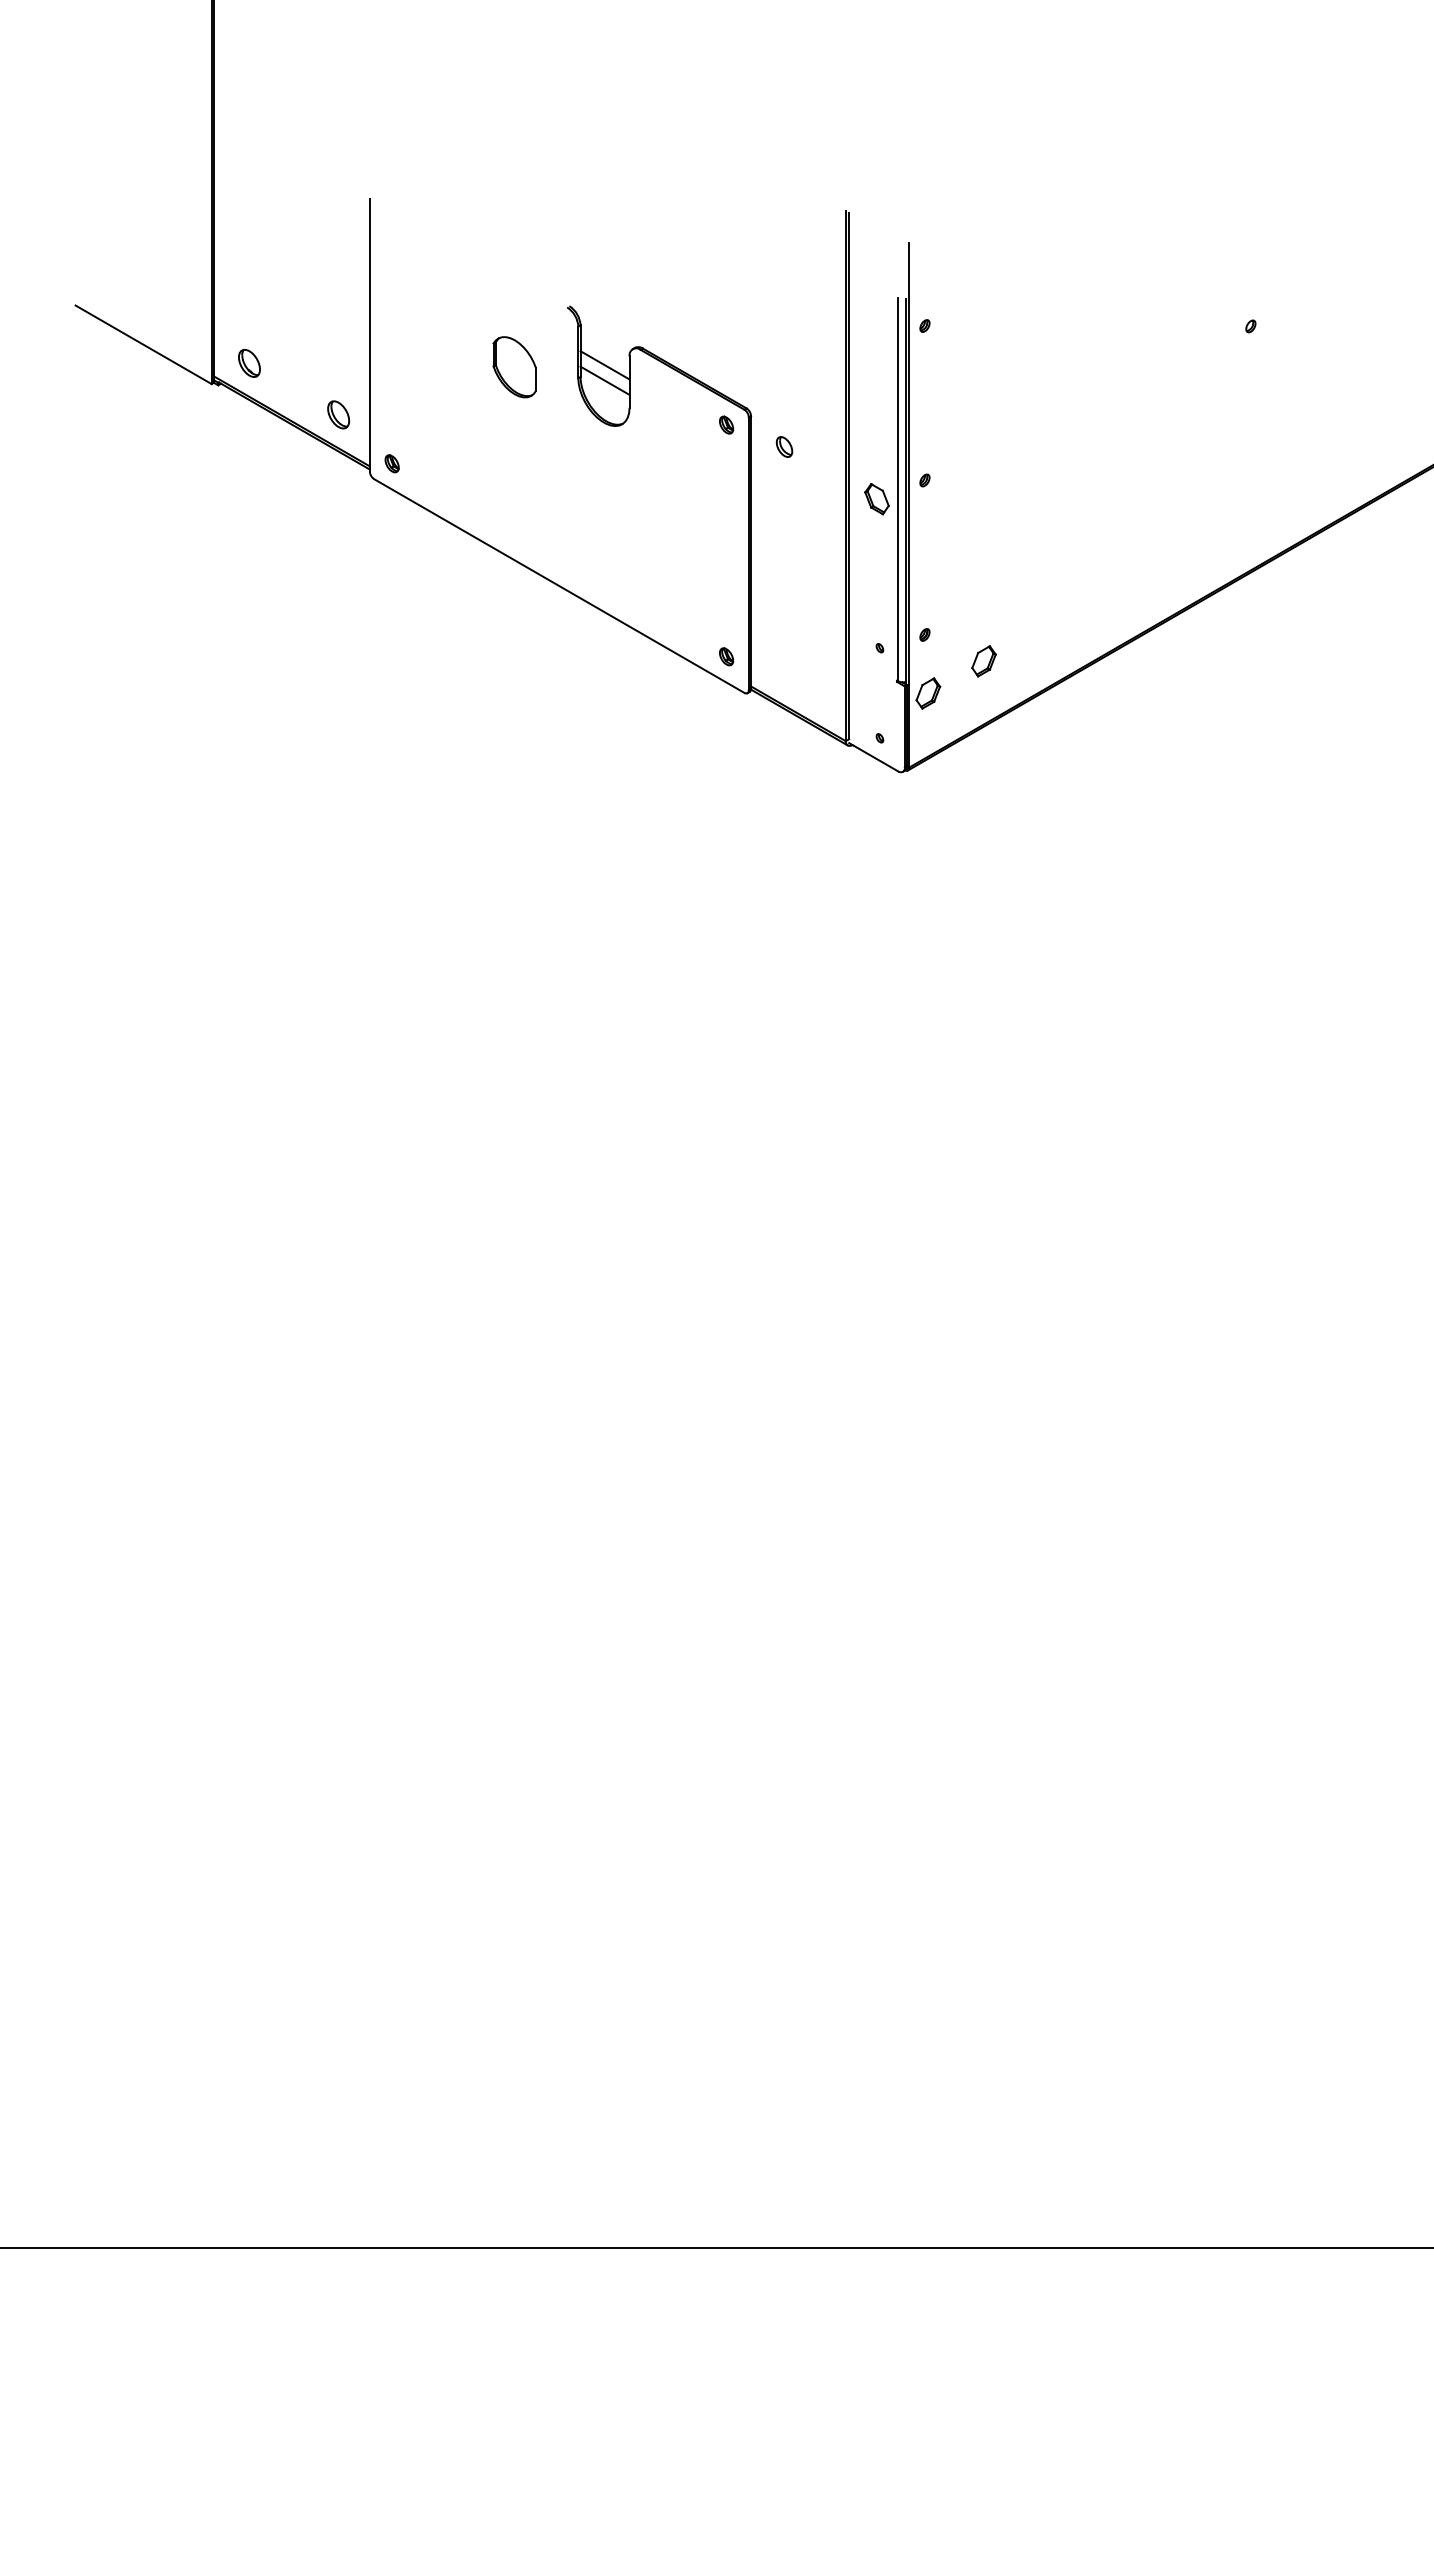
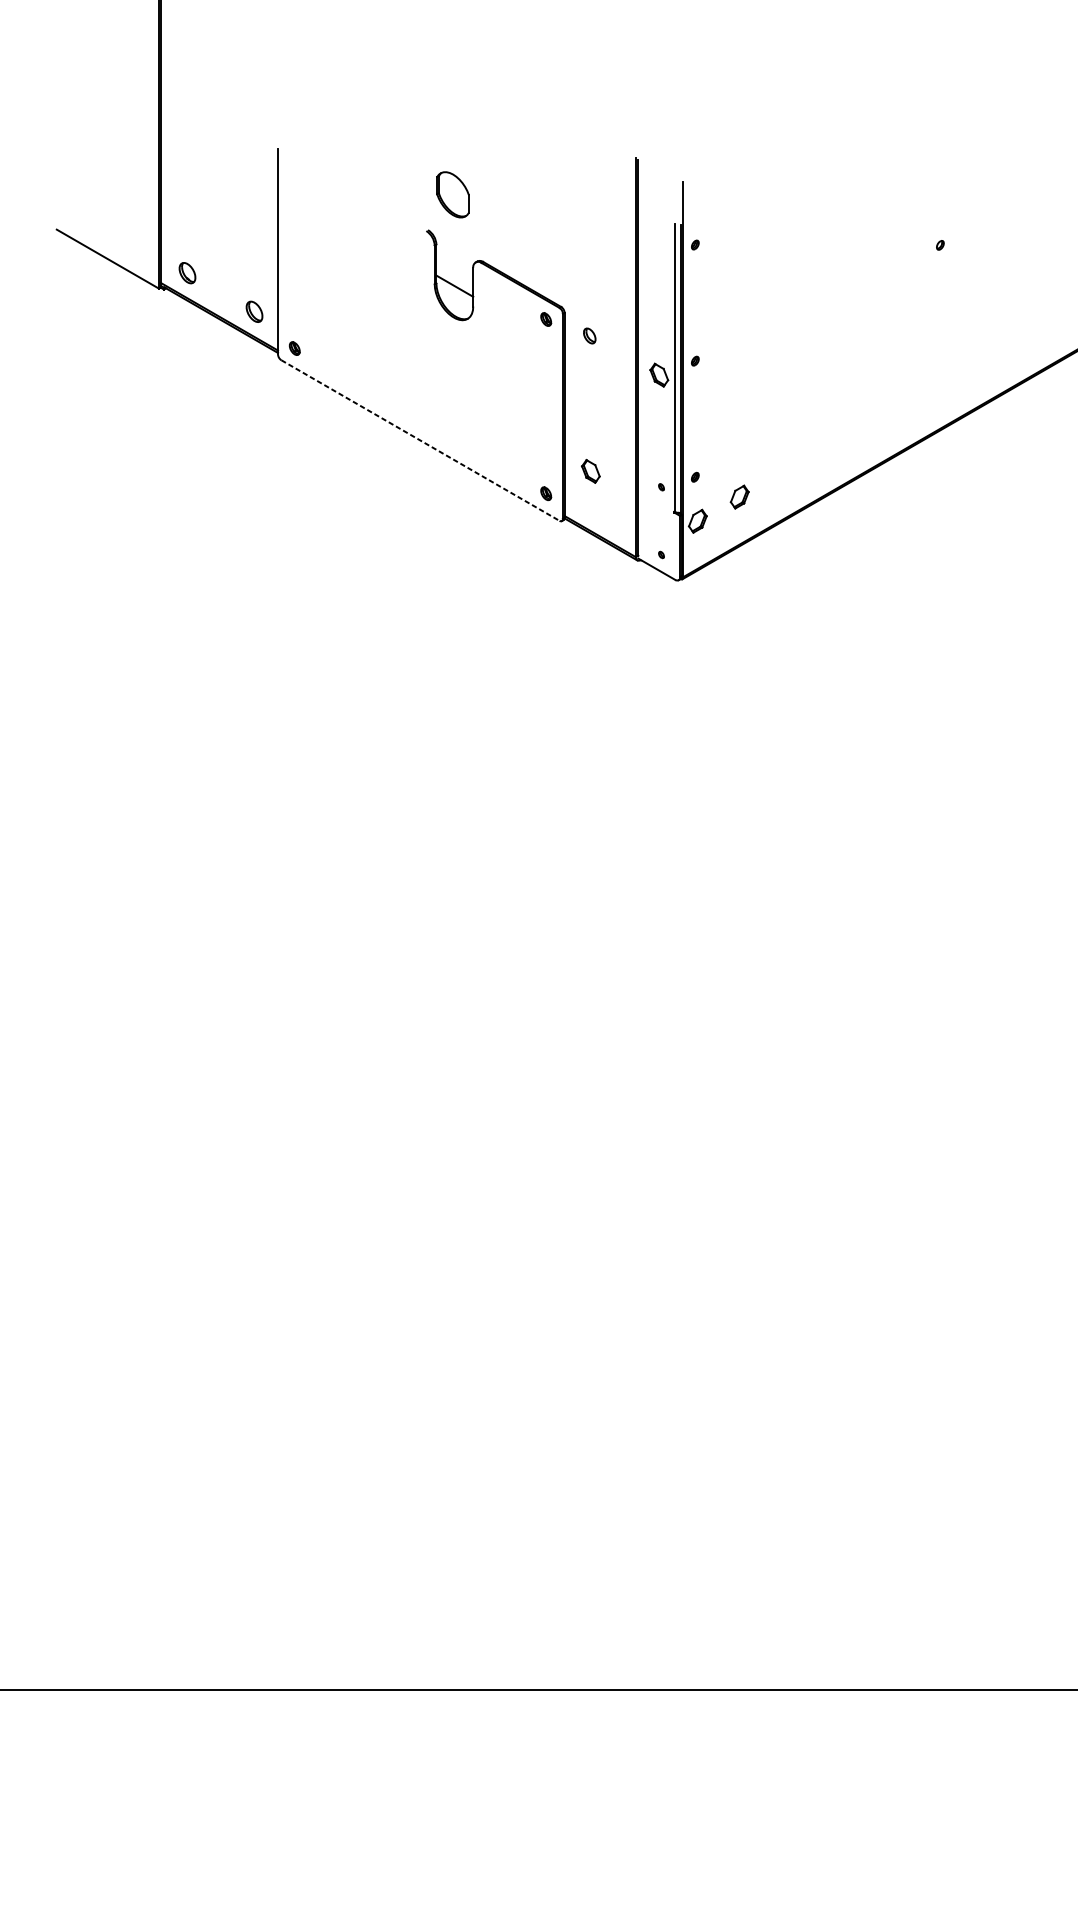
line: (604, 365) -> (454, 274), removed
part: (514, 367) -> (452, 195), moved
line: (559, 586) -> (420, 440), solid -> dashed
part: (785, 627) -> (590, 471), added

